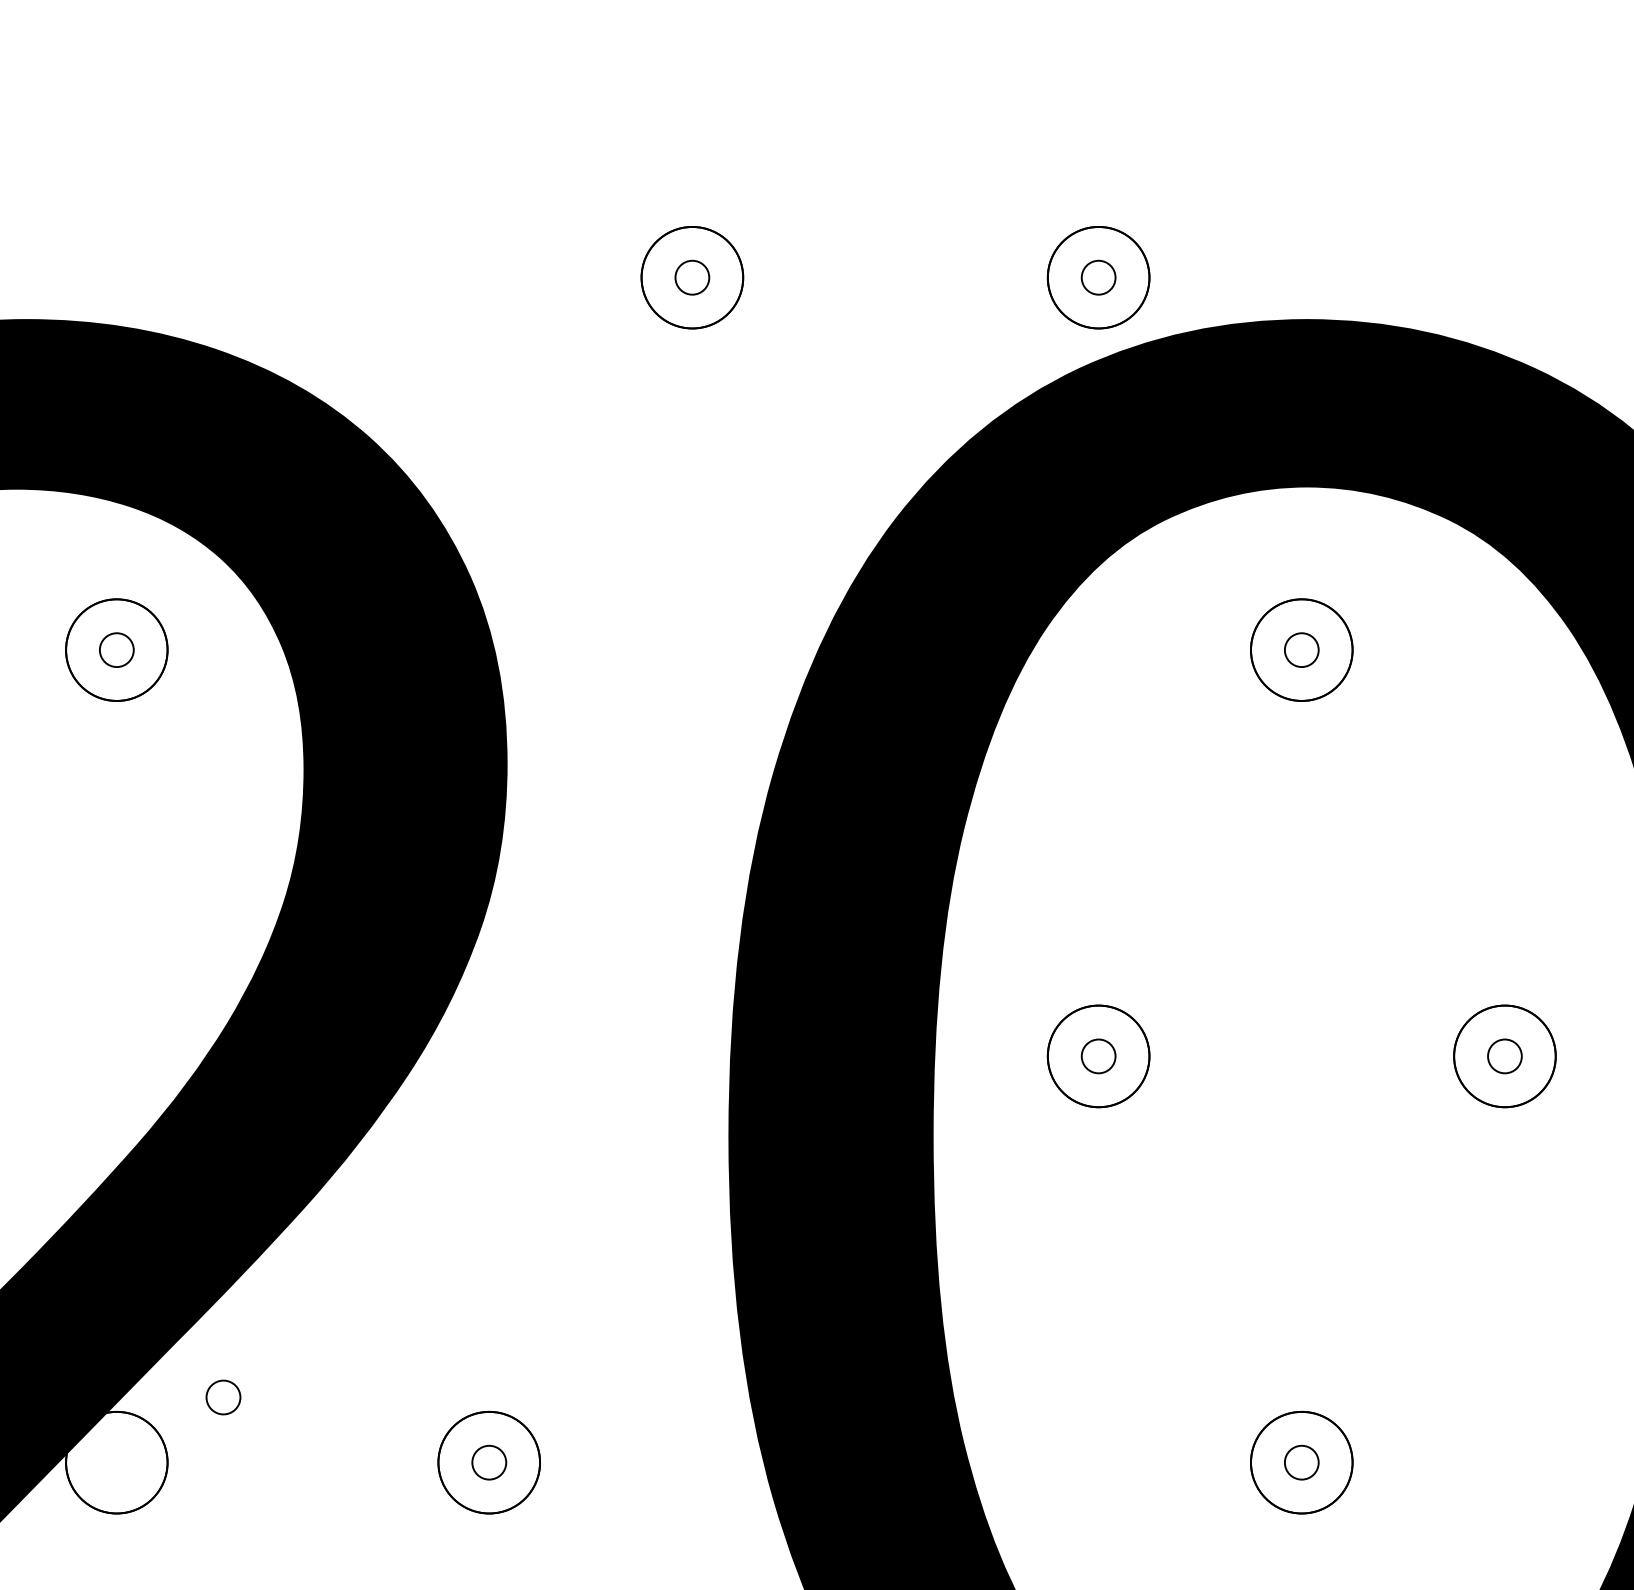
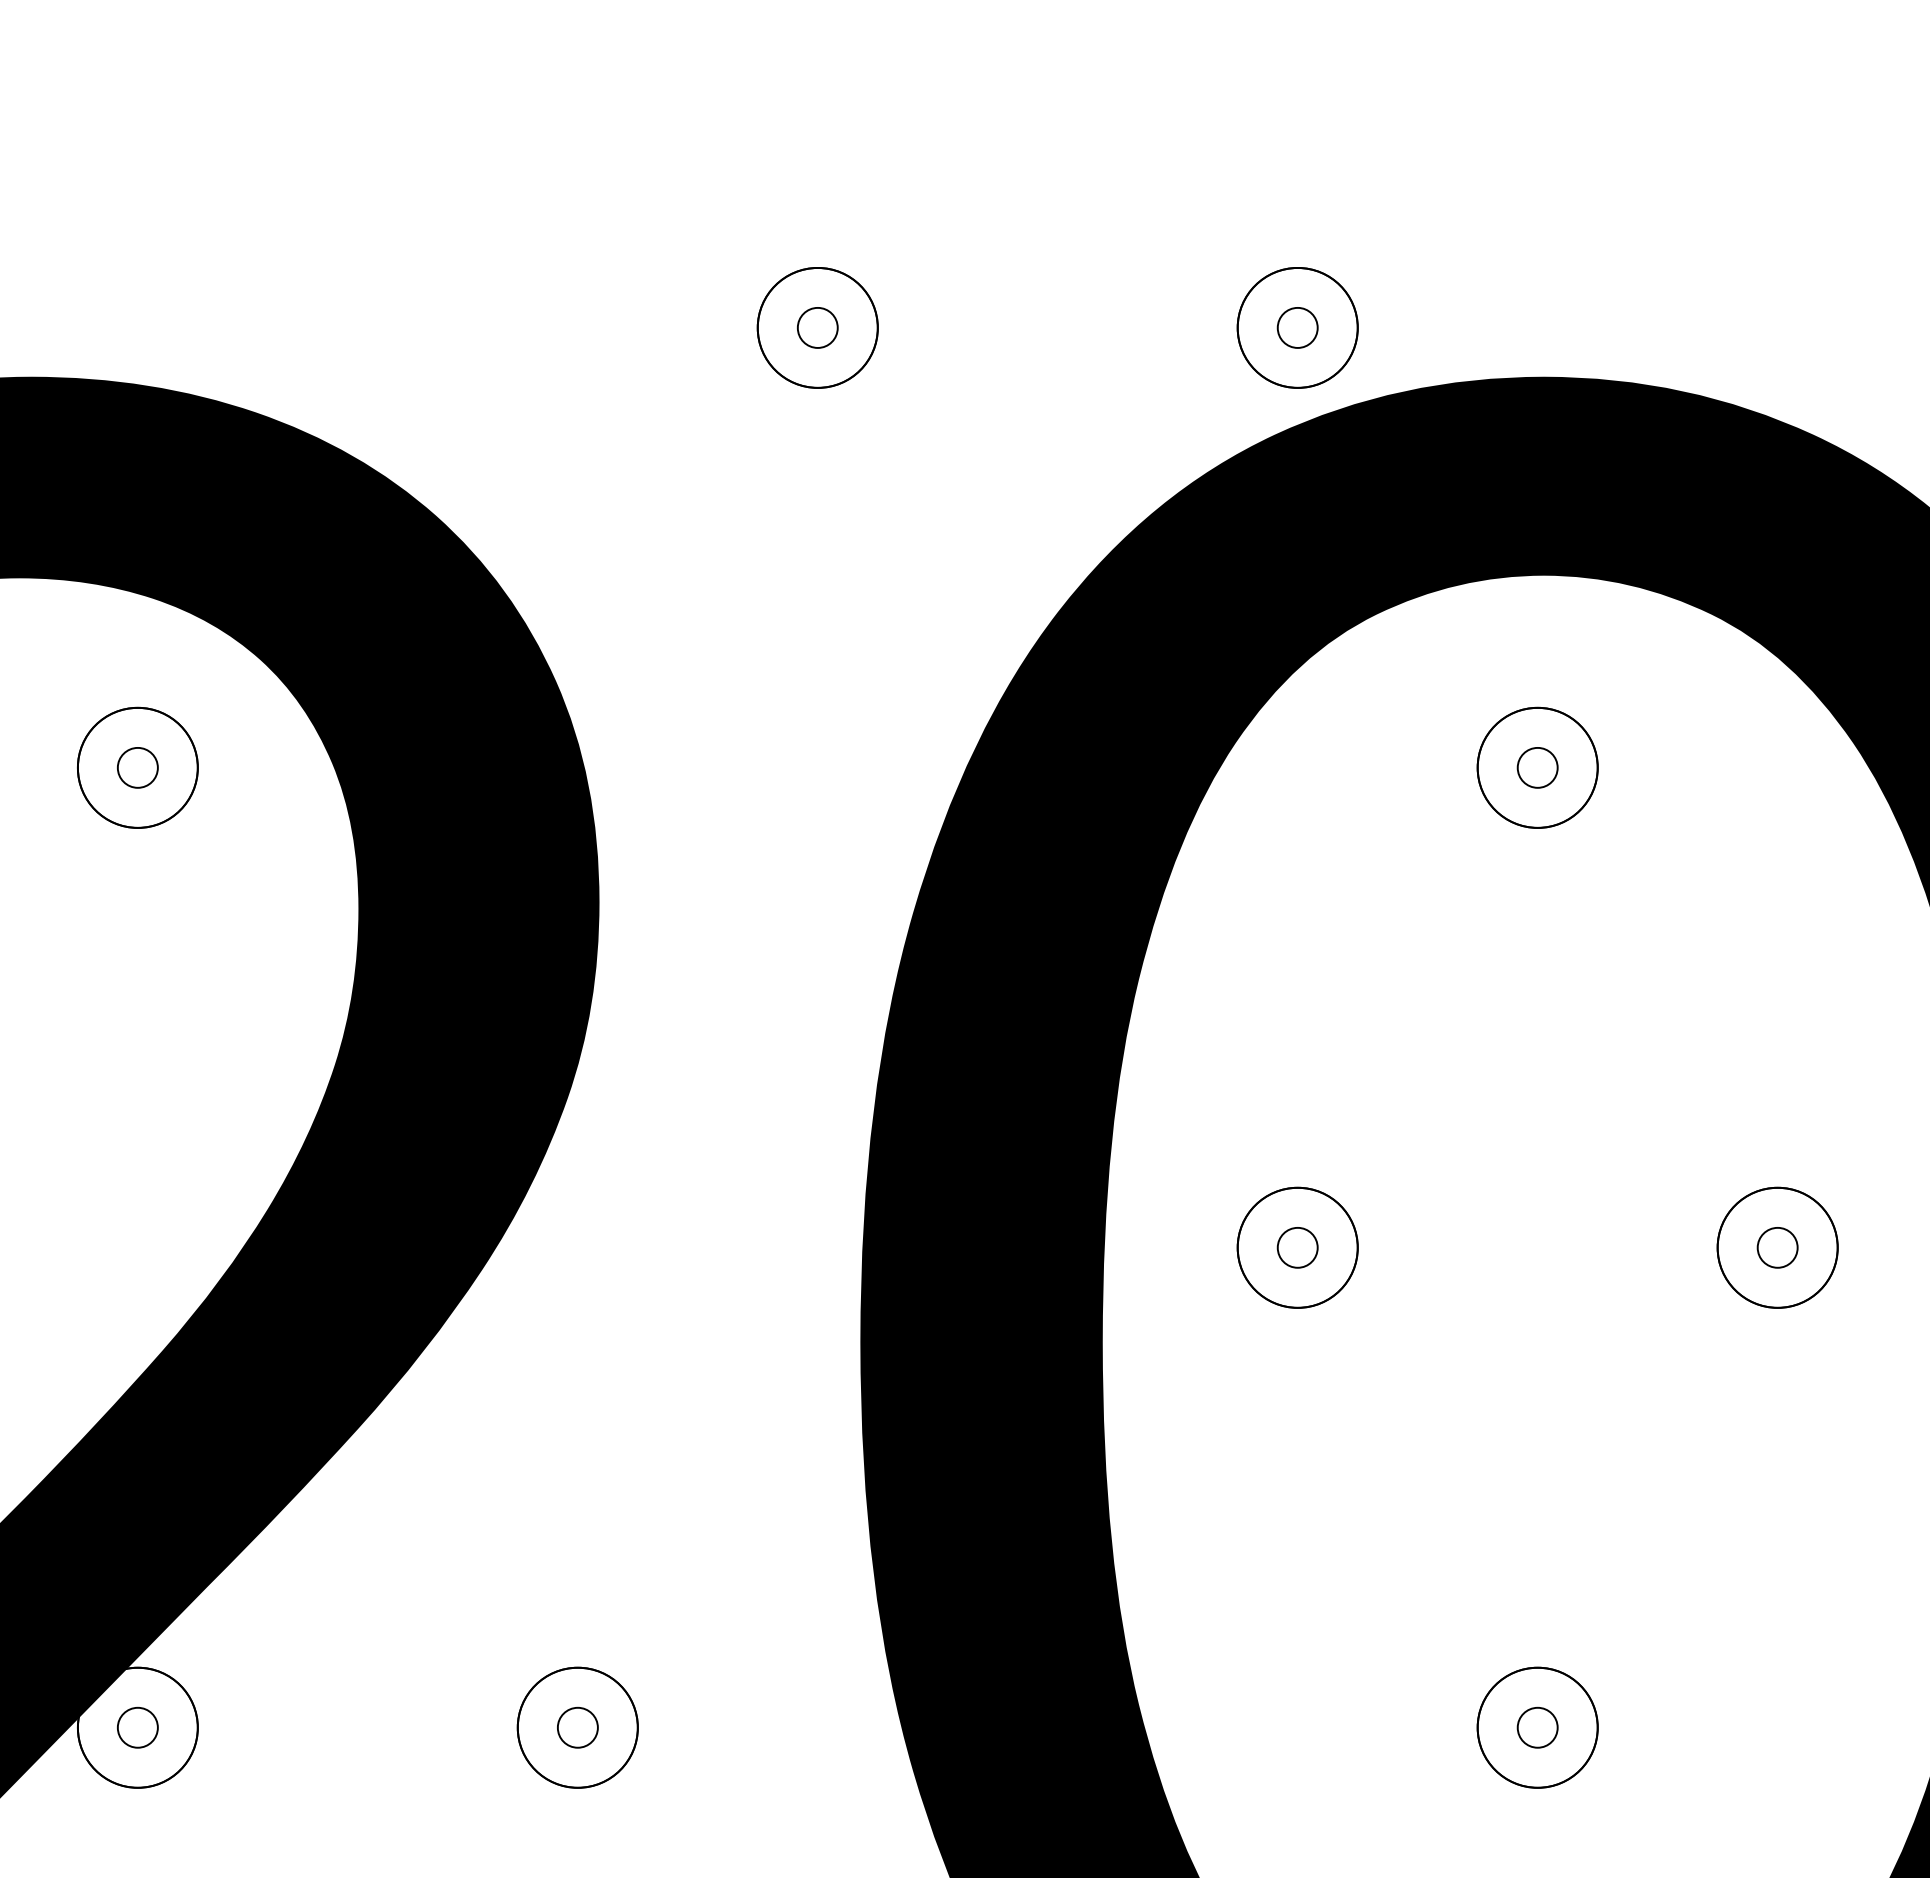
part: (223, 1397) -> (137, 1727), moved

